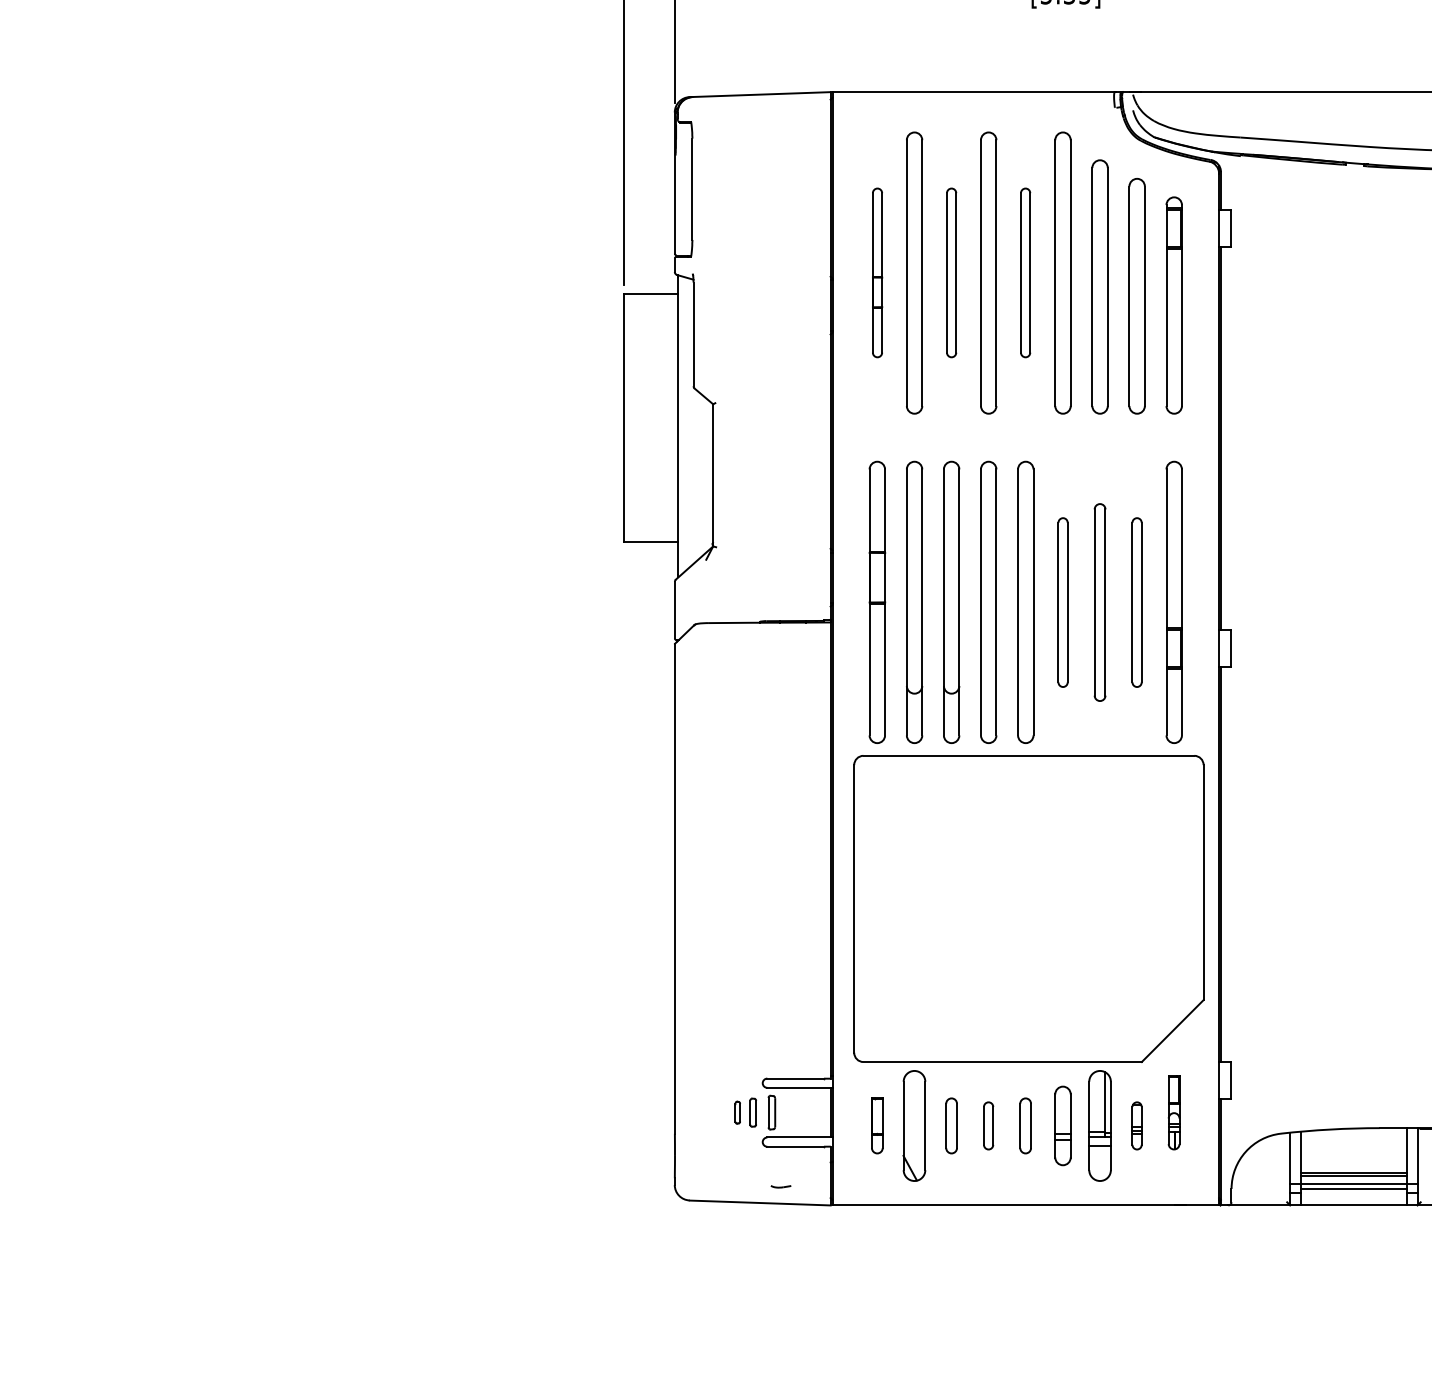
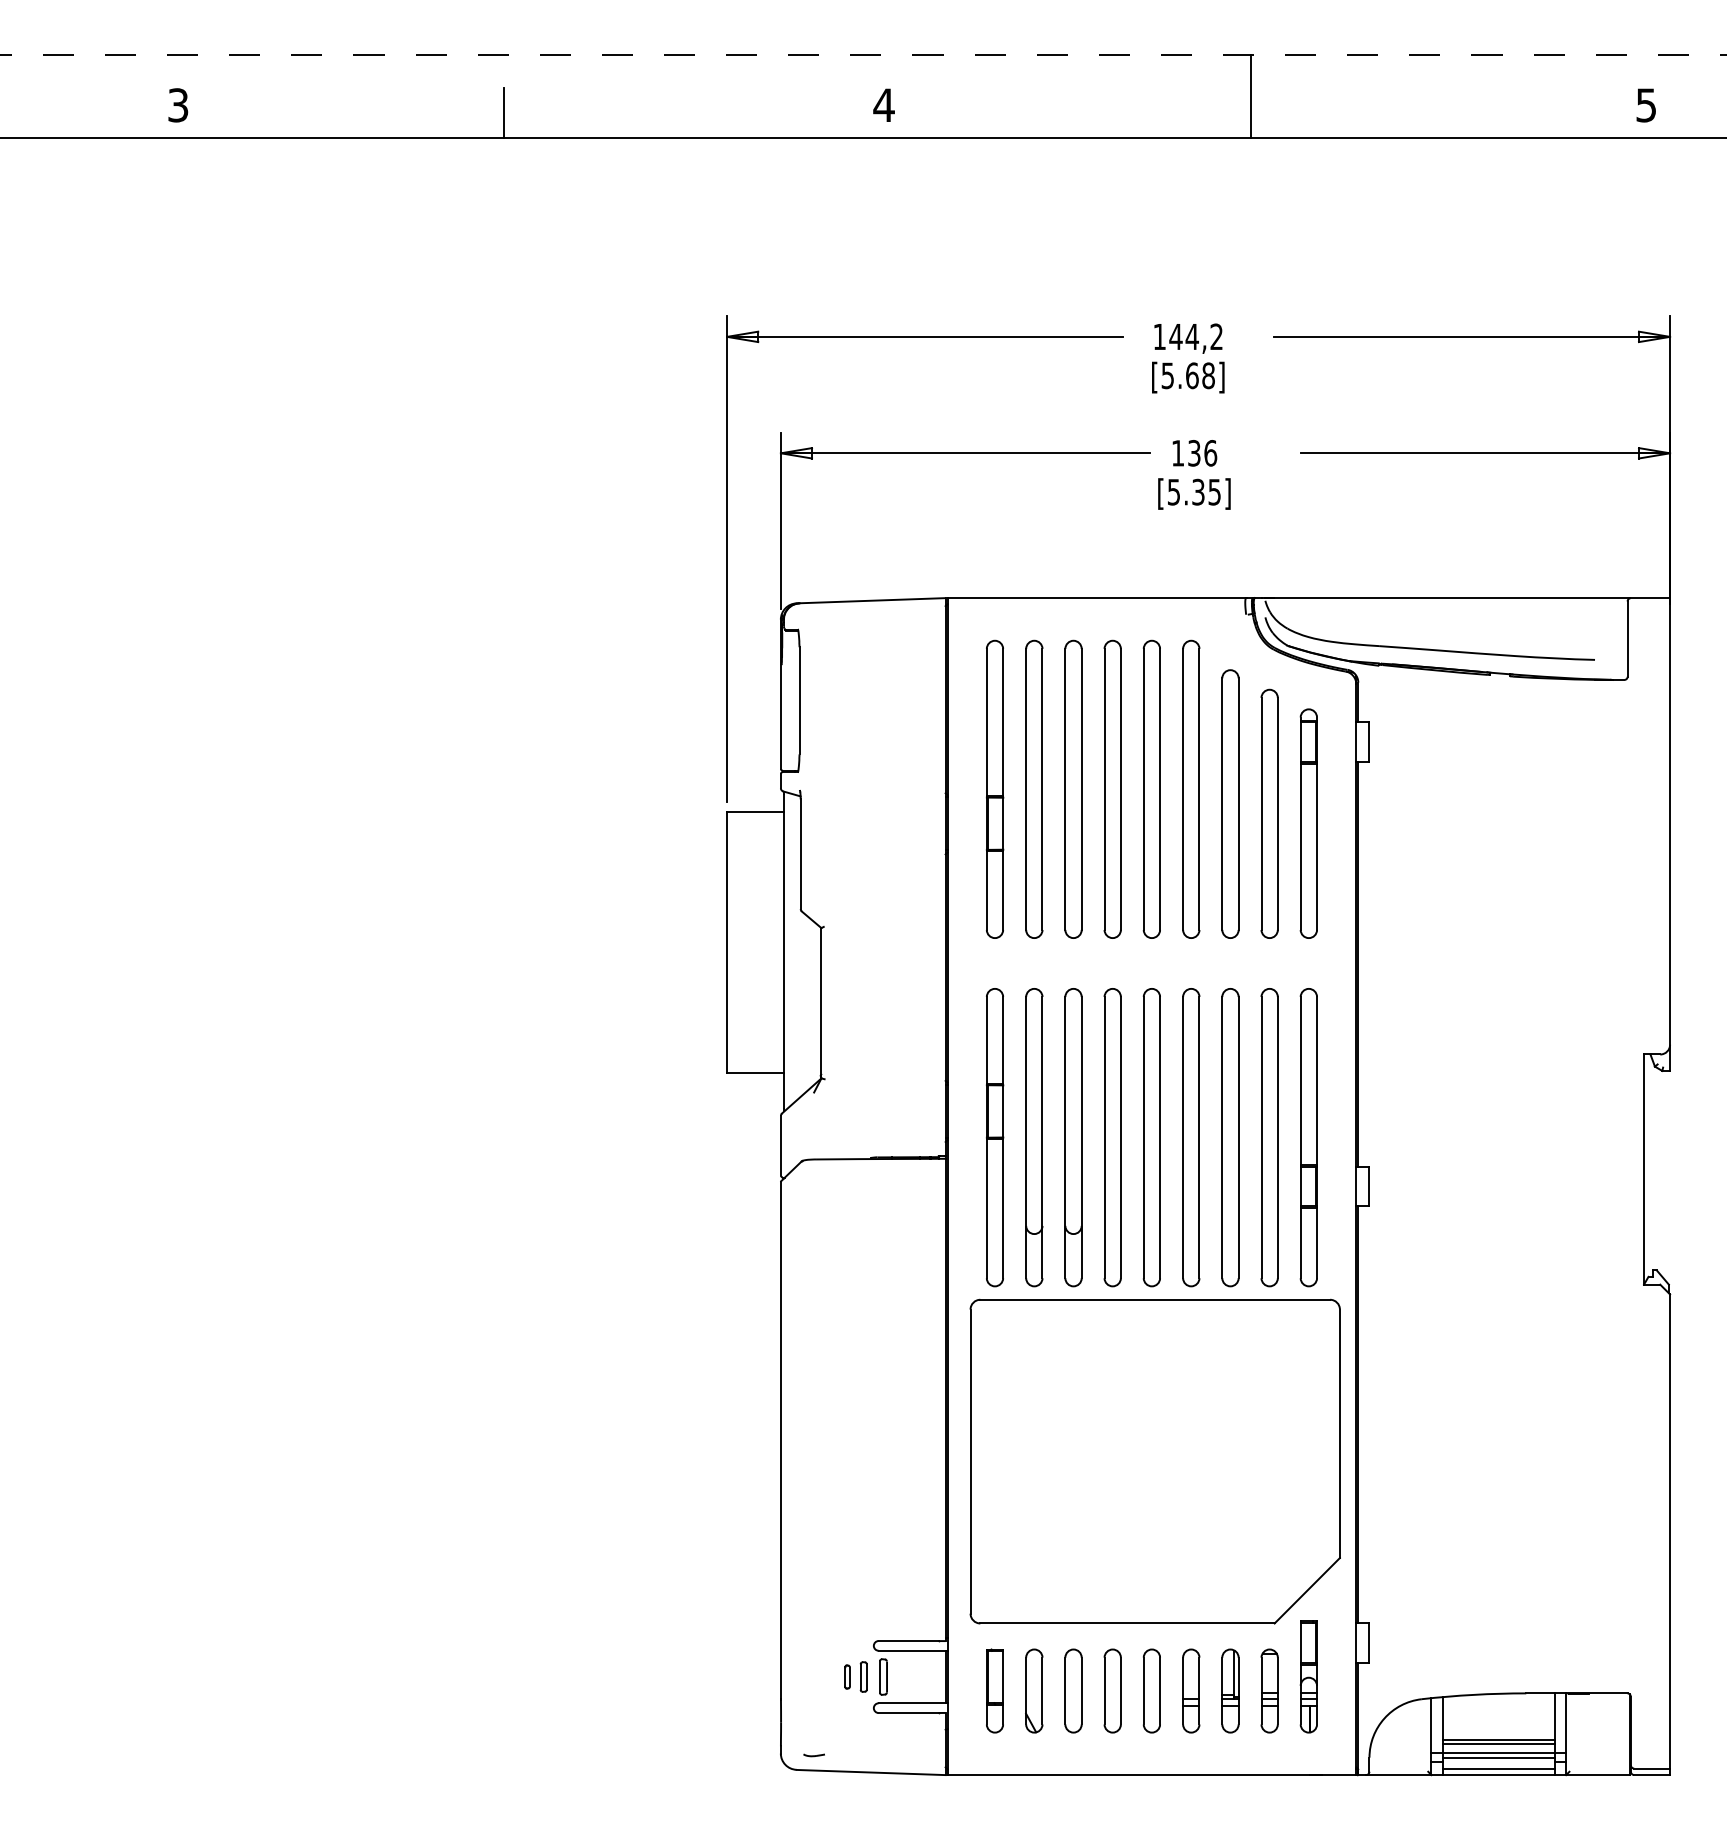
part: (877, 272) -> (995, 788), size x1.67
part: (951, 272) -> (1073, 788), size x1.67
part: (1025, 272) -> (1151, 788), size x1.67
part: (1063, 602) -> (1191, 1137), size x1.67
part: (1100, 602) -> (1230, 1137), size x1.43
part: (1136, 602) -> (1269, 1137), size x1.67
part: (1173, 1112) -> (1308, 1676), size x1.43
part: (876, 1125) -> (994, 1690), size x1.43
part: (914, 1125) -> (1034, 1690), size x0.71
part: (951, 1125) -> (1073, 1690), size x1.43
part: (988, 1125) -> (1112, 1690), size x1.67
part: (1025, 1125) -> (1151, 1690), size x1.43
part: (1100, 1125) -> (1230, 1690), size x0.71
part: (1136, 1125) -> (1269, 1690), size x1.67
part: (780, 1186) -> (813, 1755), moved
line: (1353, 1199) -> (1498, 1768), added

